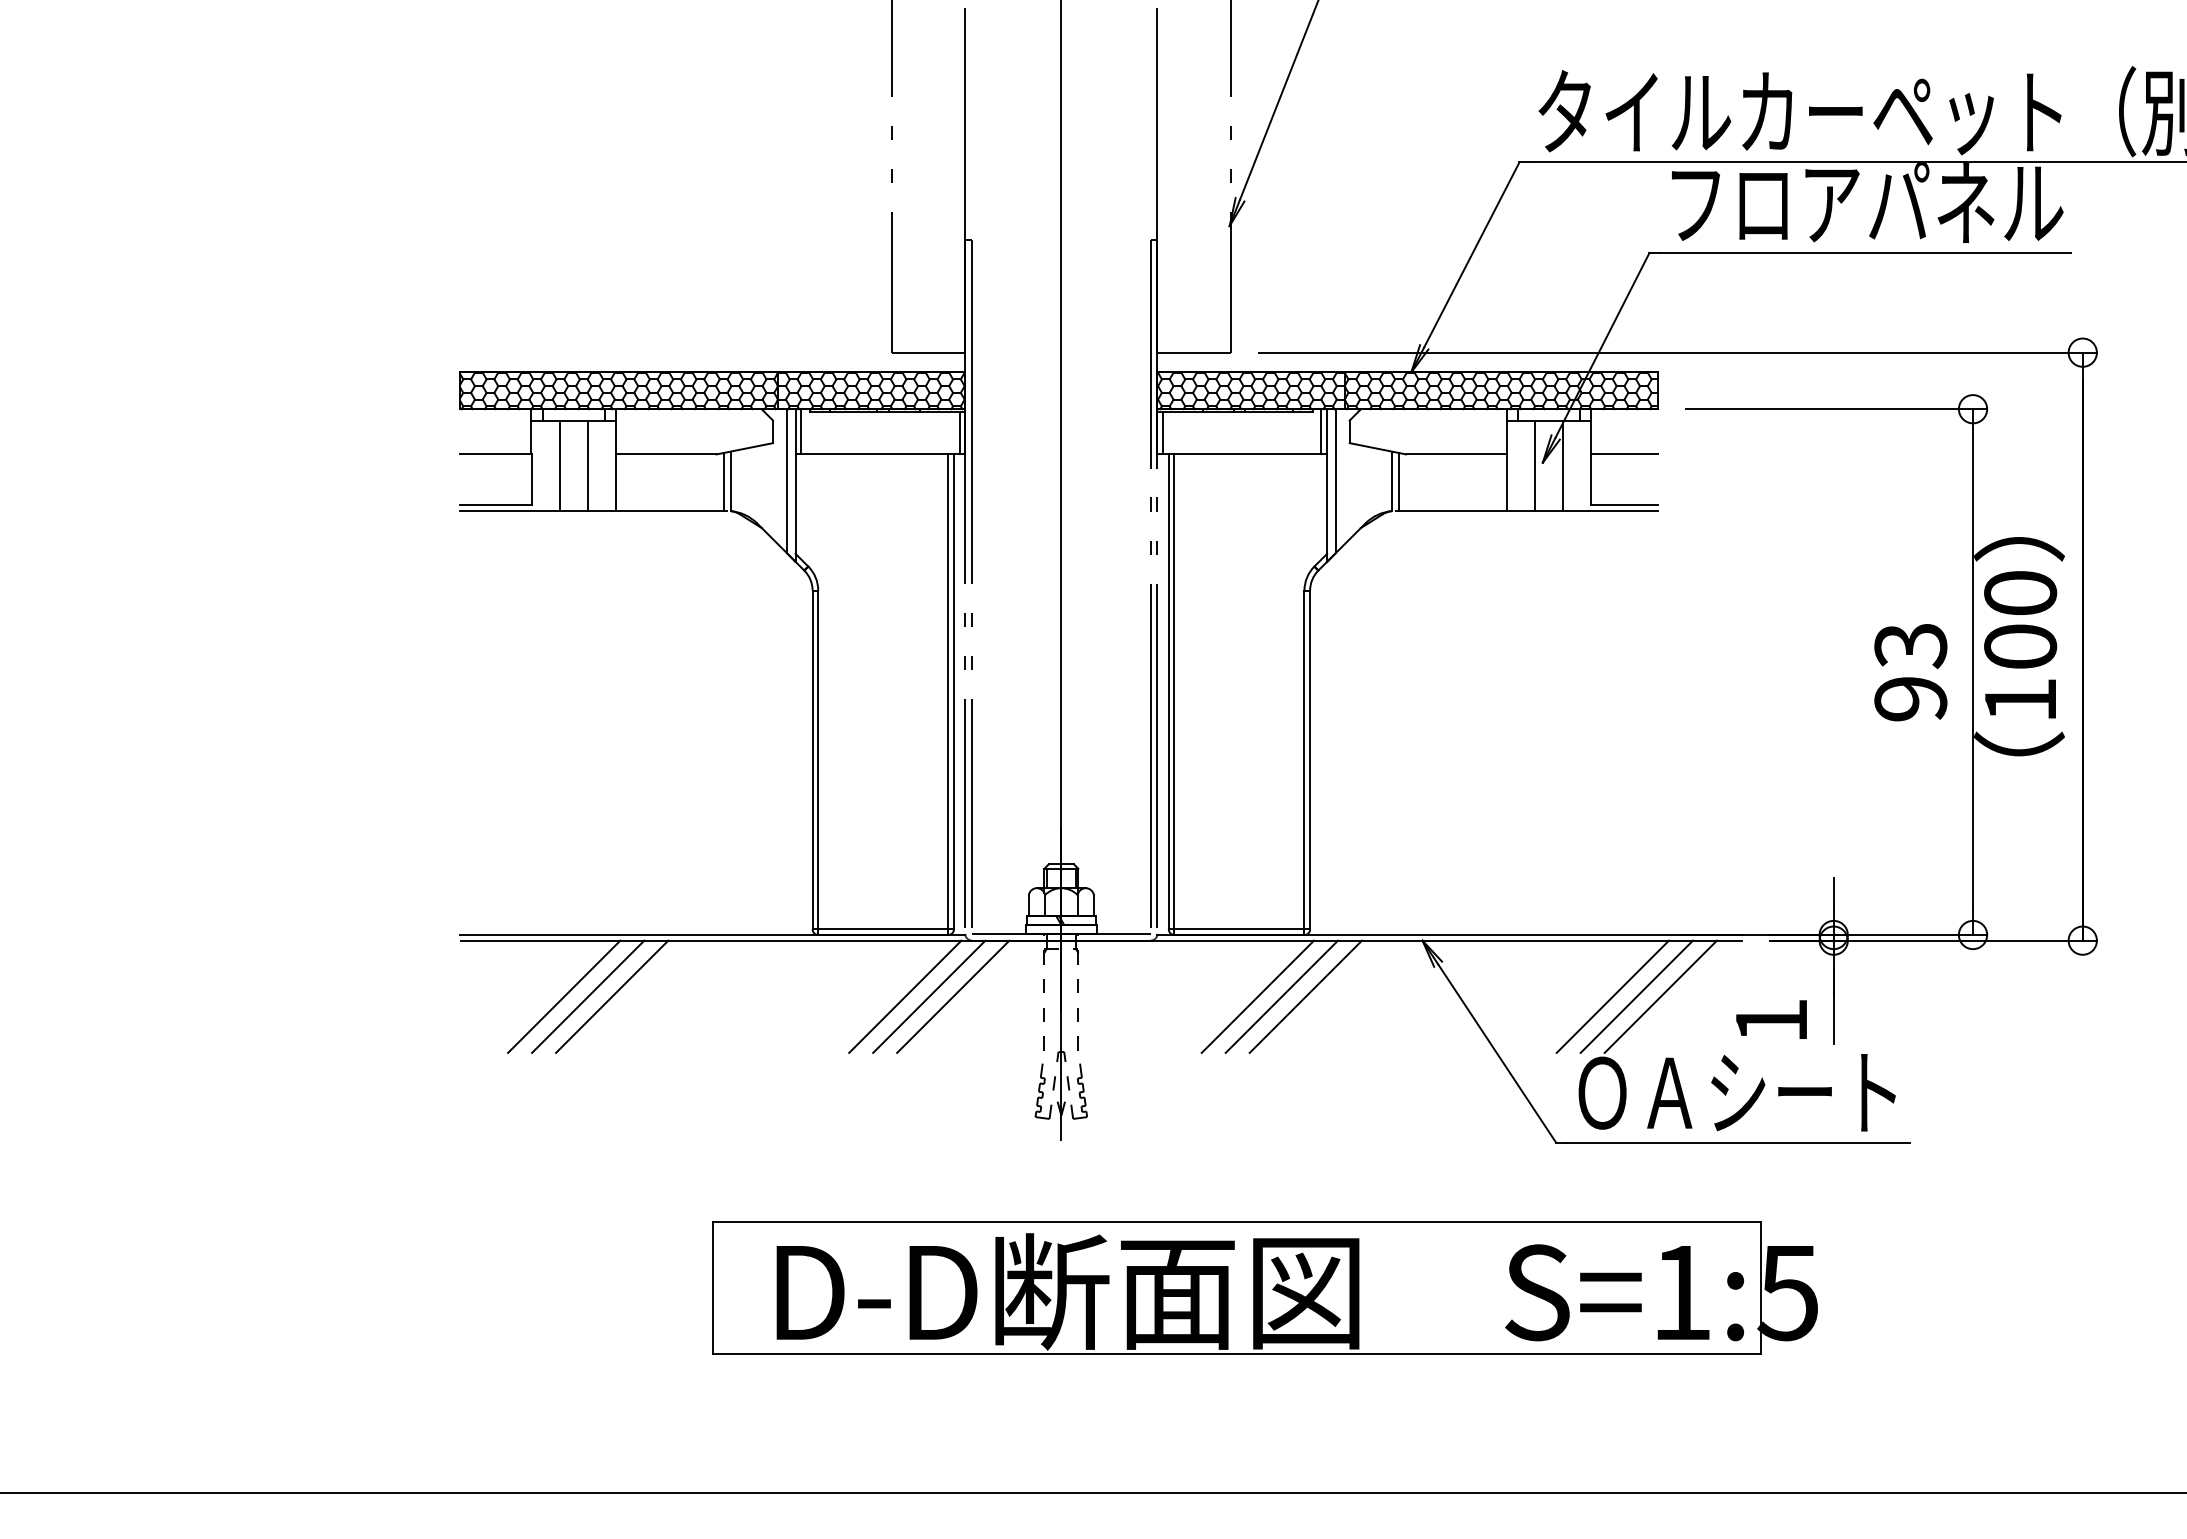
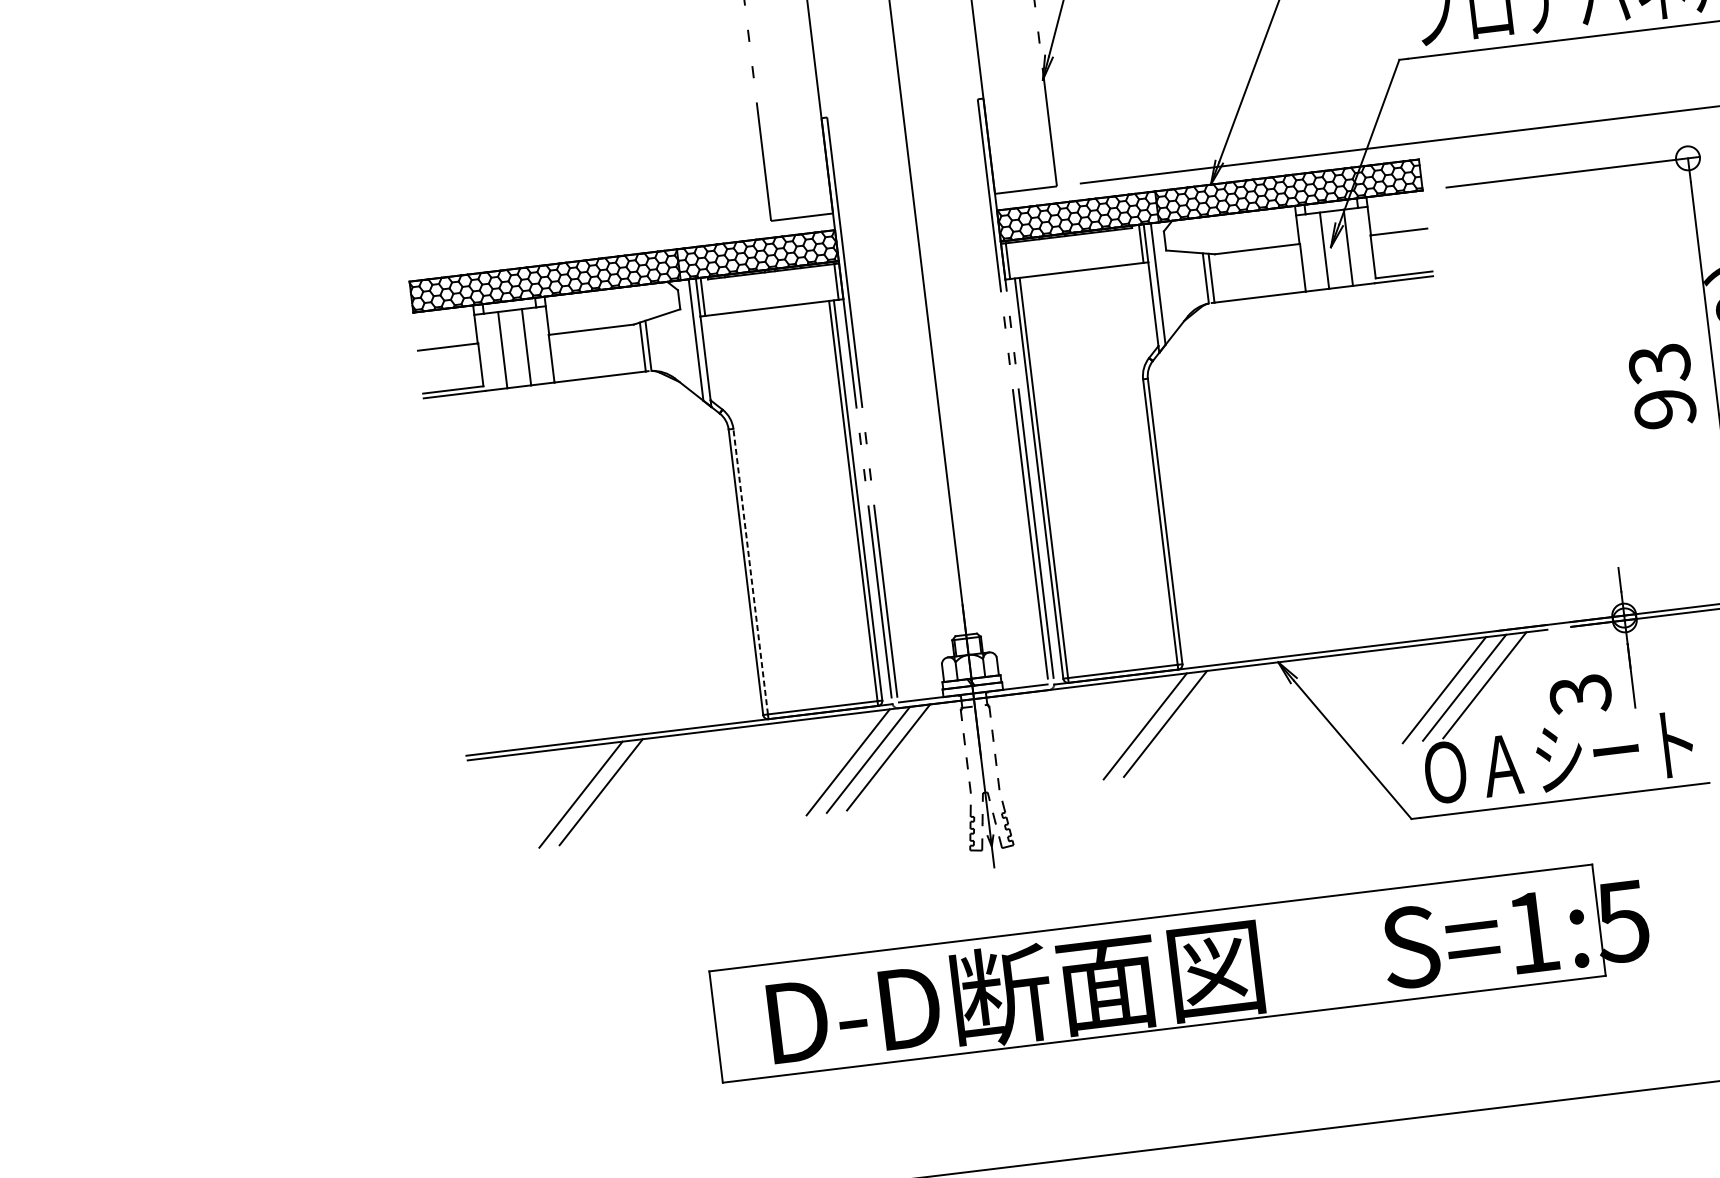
line: (818, 759) -> (750, 571), solid -> dashed
line: (564, 996) -> (560, 796), removed
line: (1305, 996) -> (1185, 721), removed
text: (1771, 1021) -> (1580, 694), 1 -> 3

